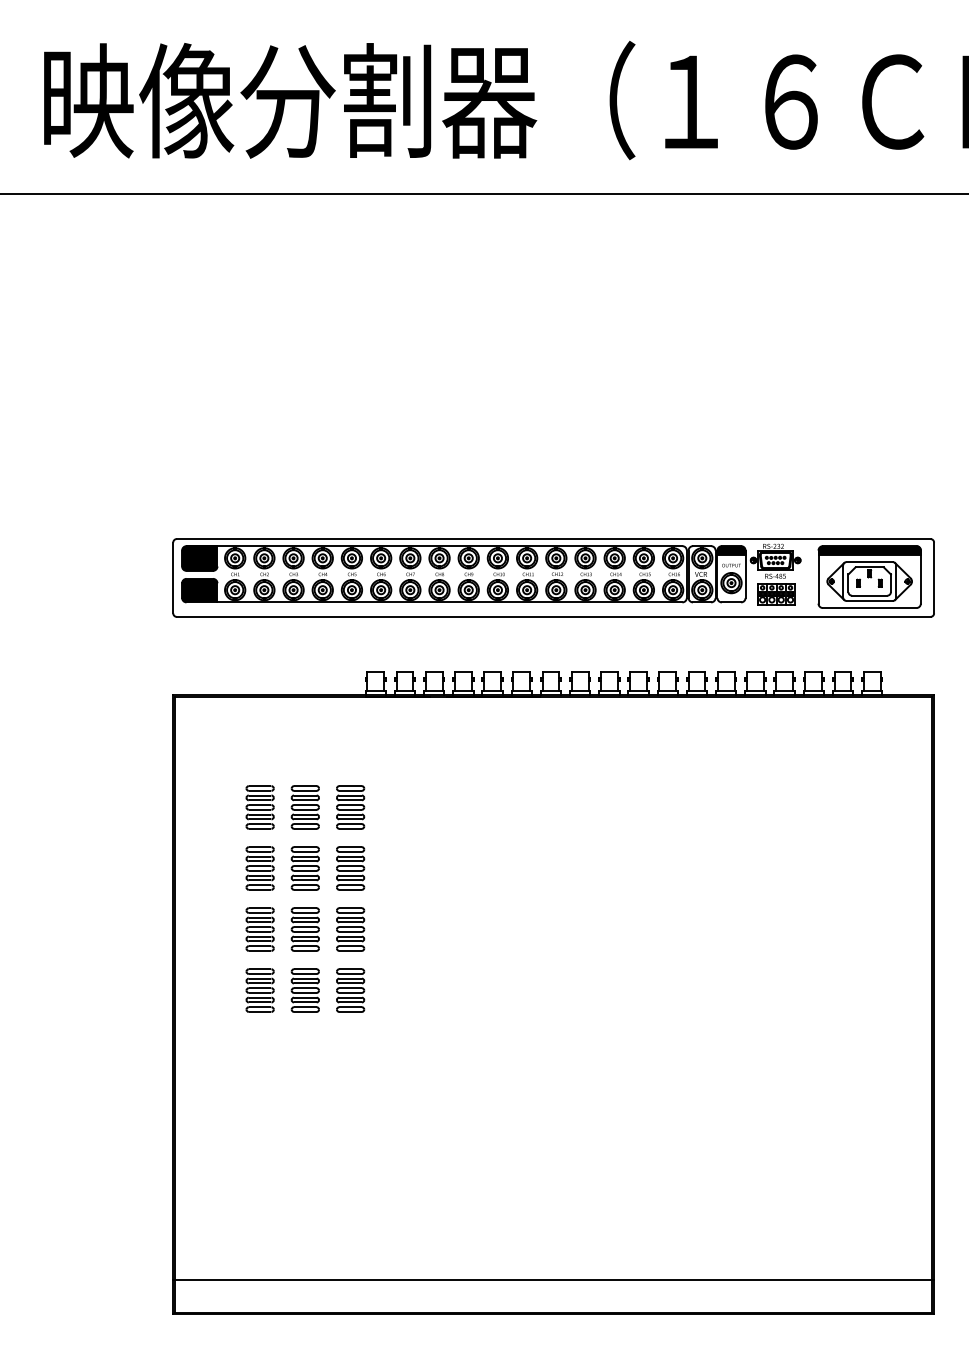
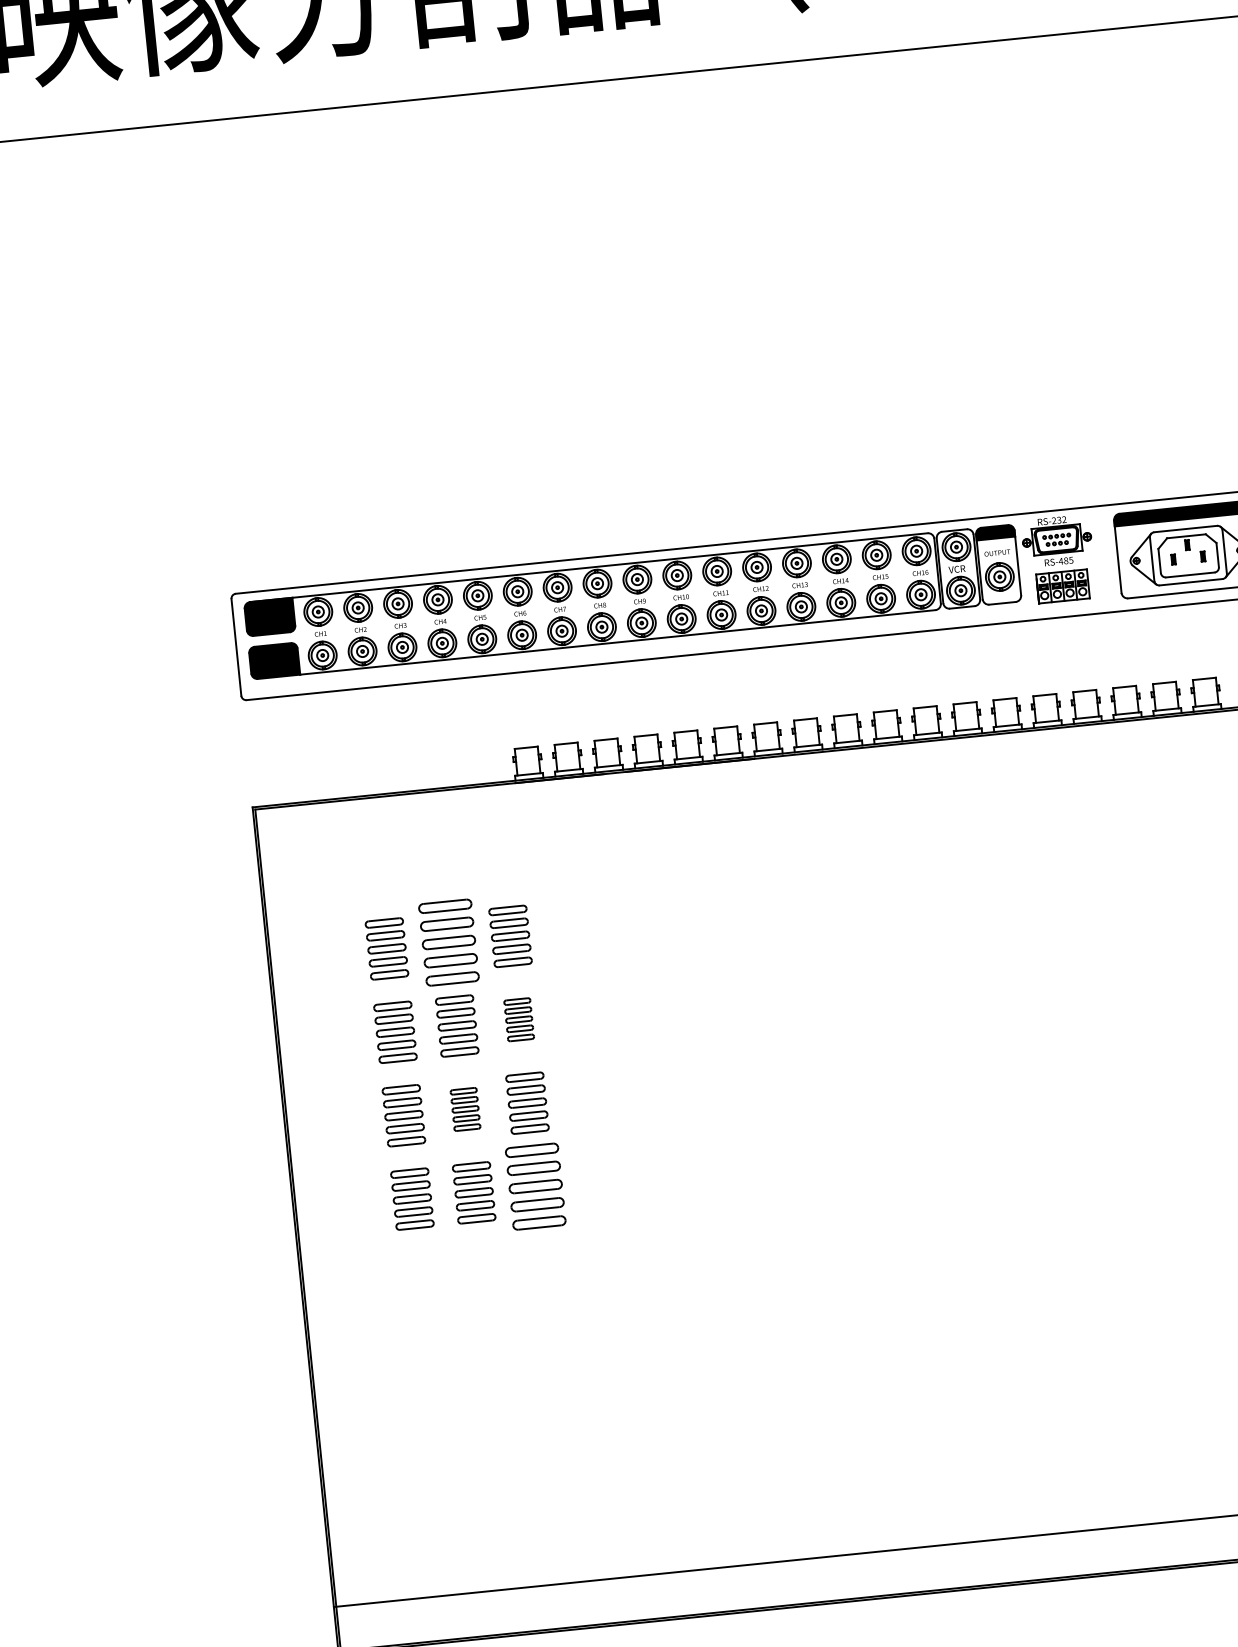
part: (304, 807) -> (447, 942), size x1.4
part: (350, 868) -> (518, 1019), size x0.7
part: (304, 929) -> (464, 1109), size x0.7
part: (350, 990) -> (535, 1186), size x1.4

